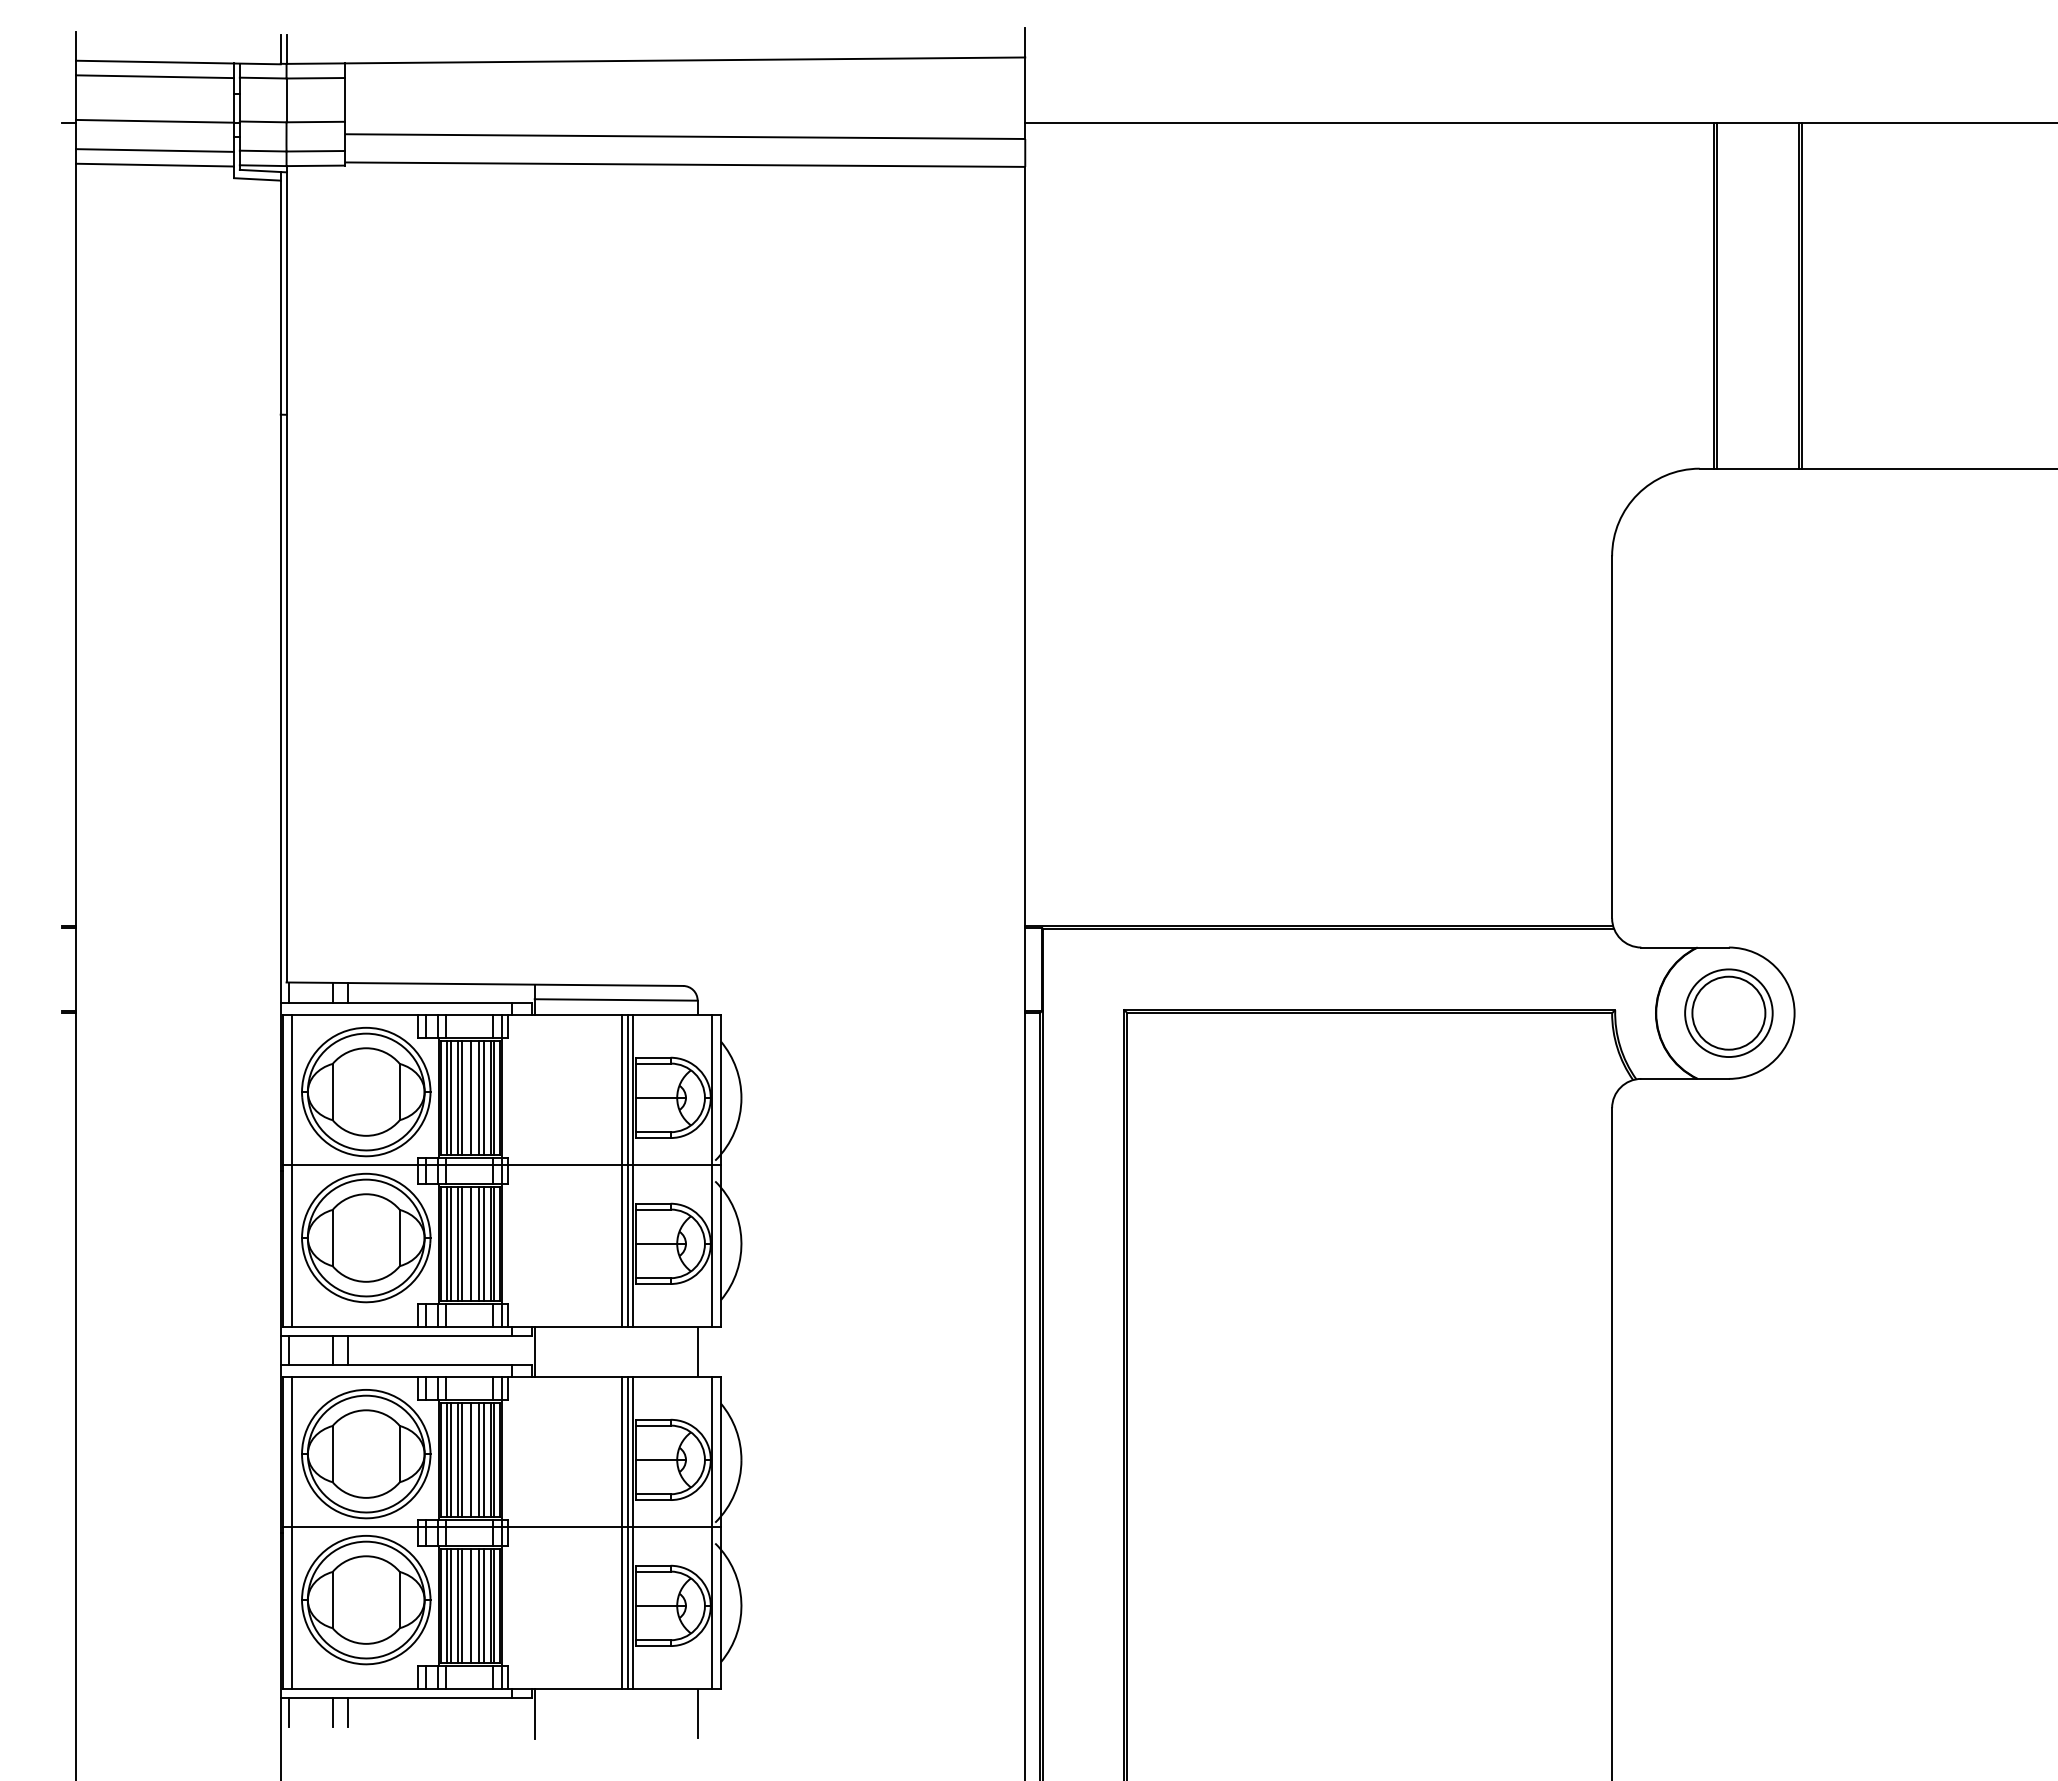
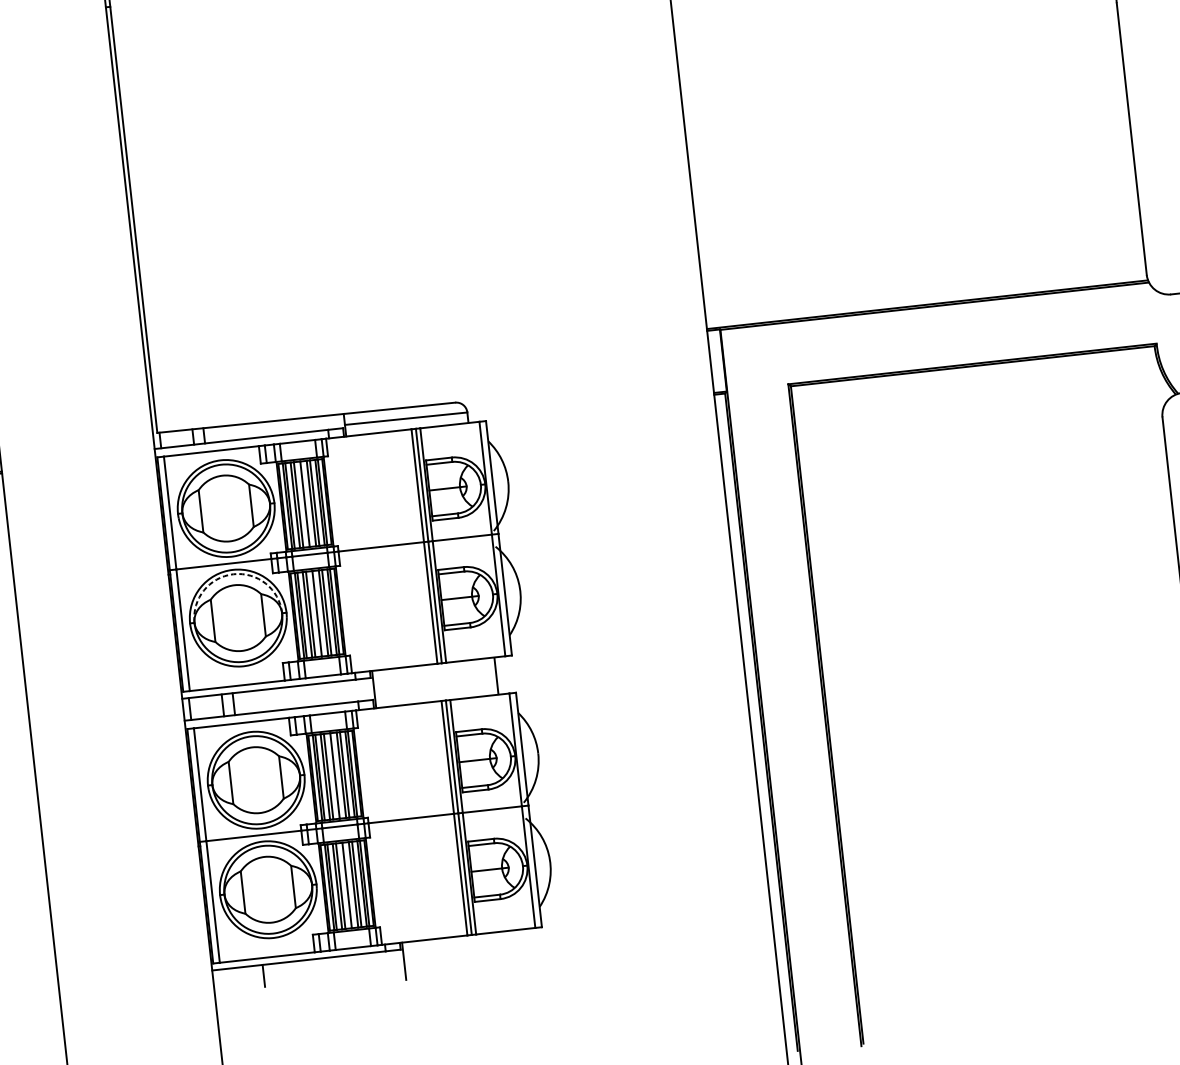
arc: (366, 1179) -> (233, 574), solid -> dashed
line: (289, 1712) -> (220, 980), removed
line: (333, 1712) -> (253, 976), removed
line: (697, 1713) -> (526, 947), removed

